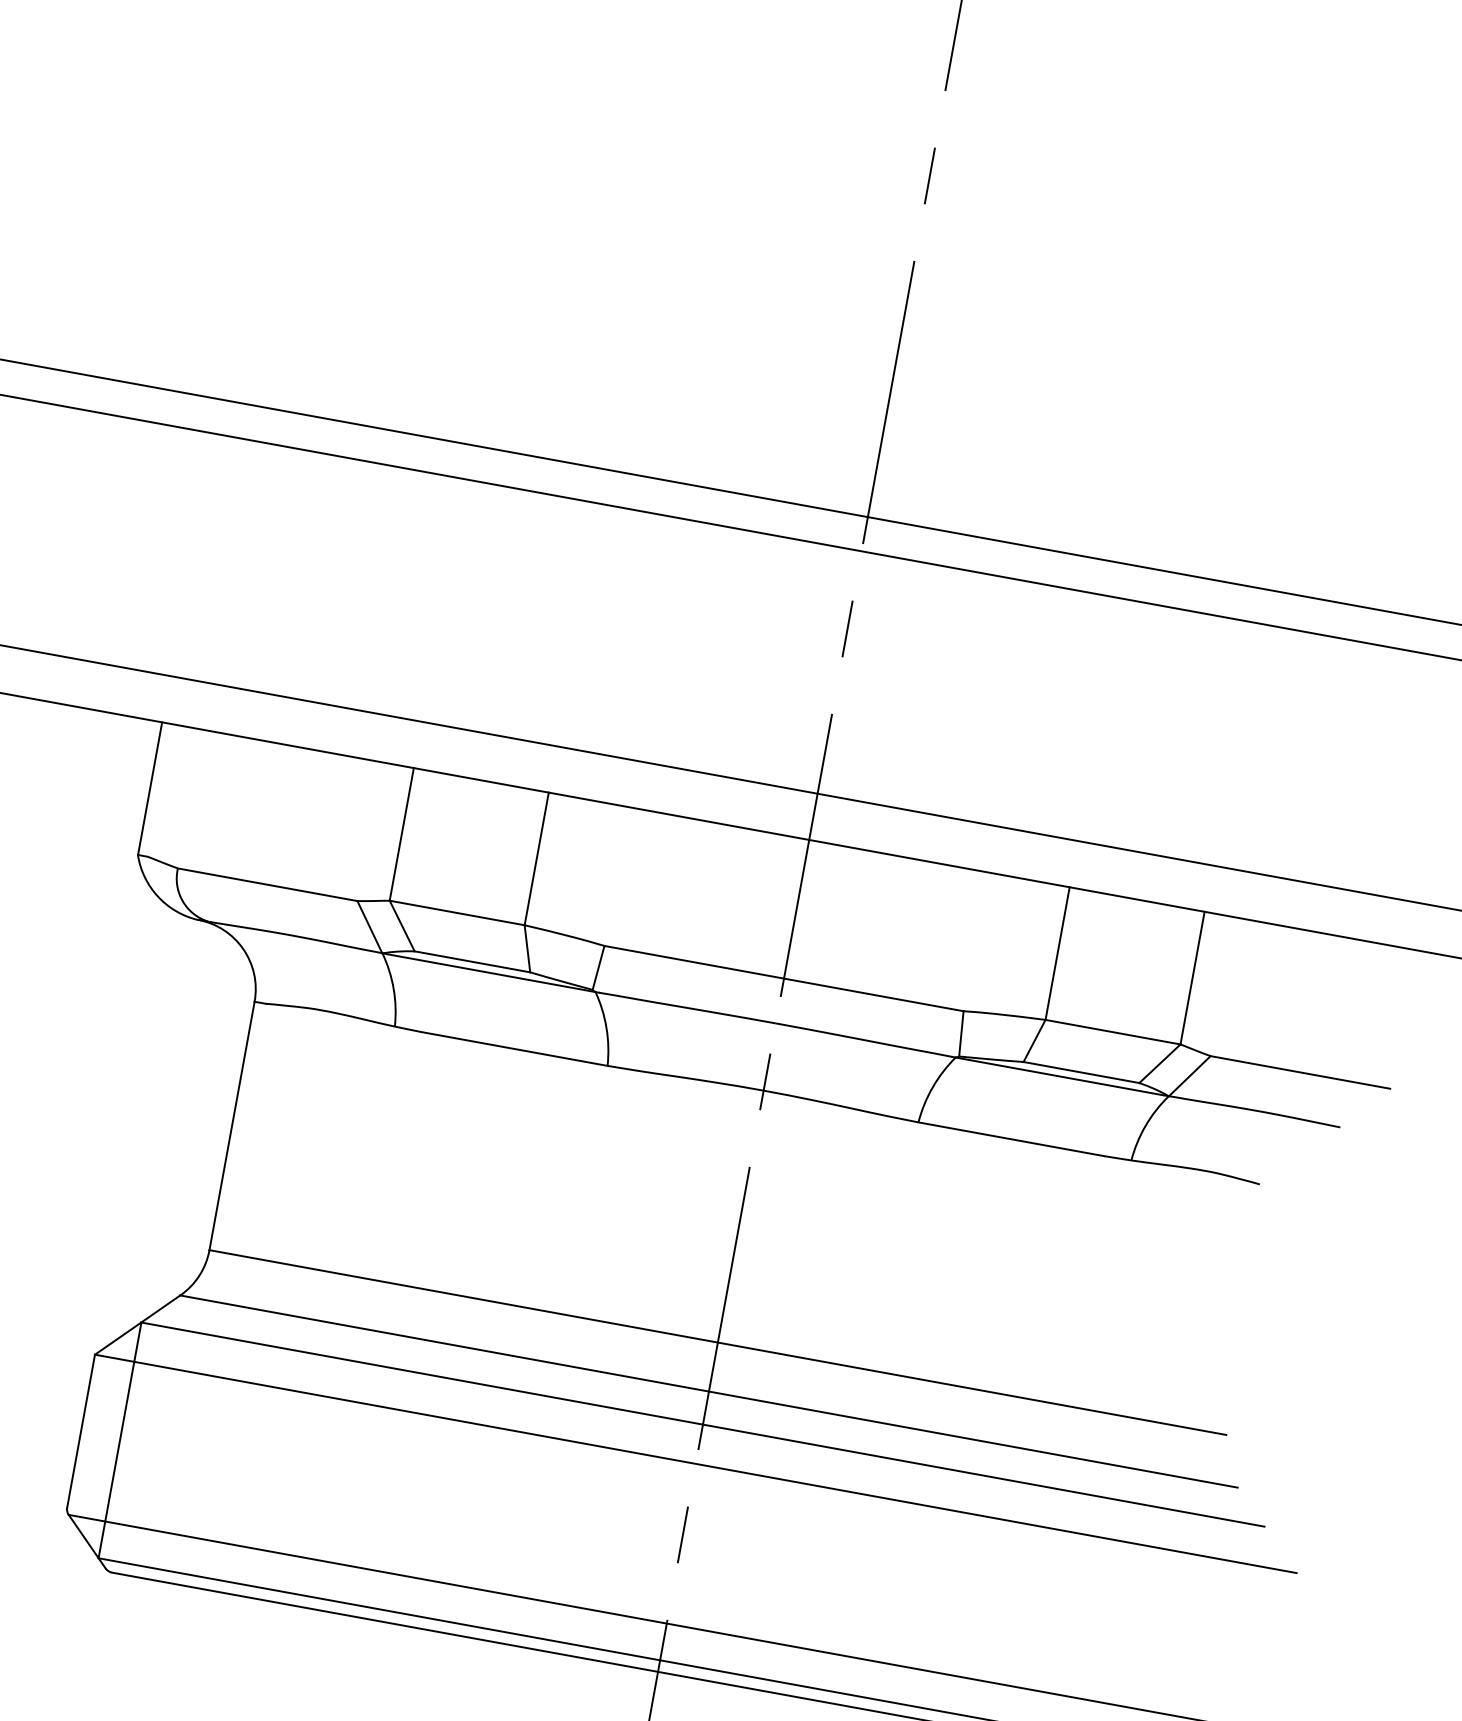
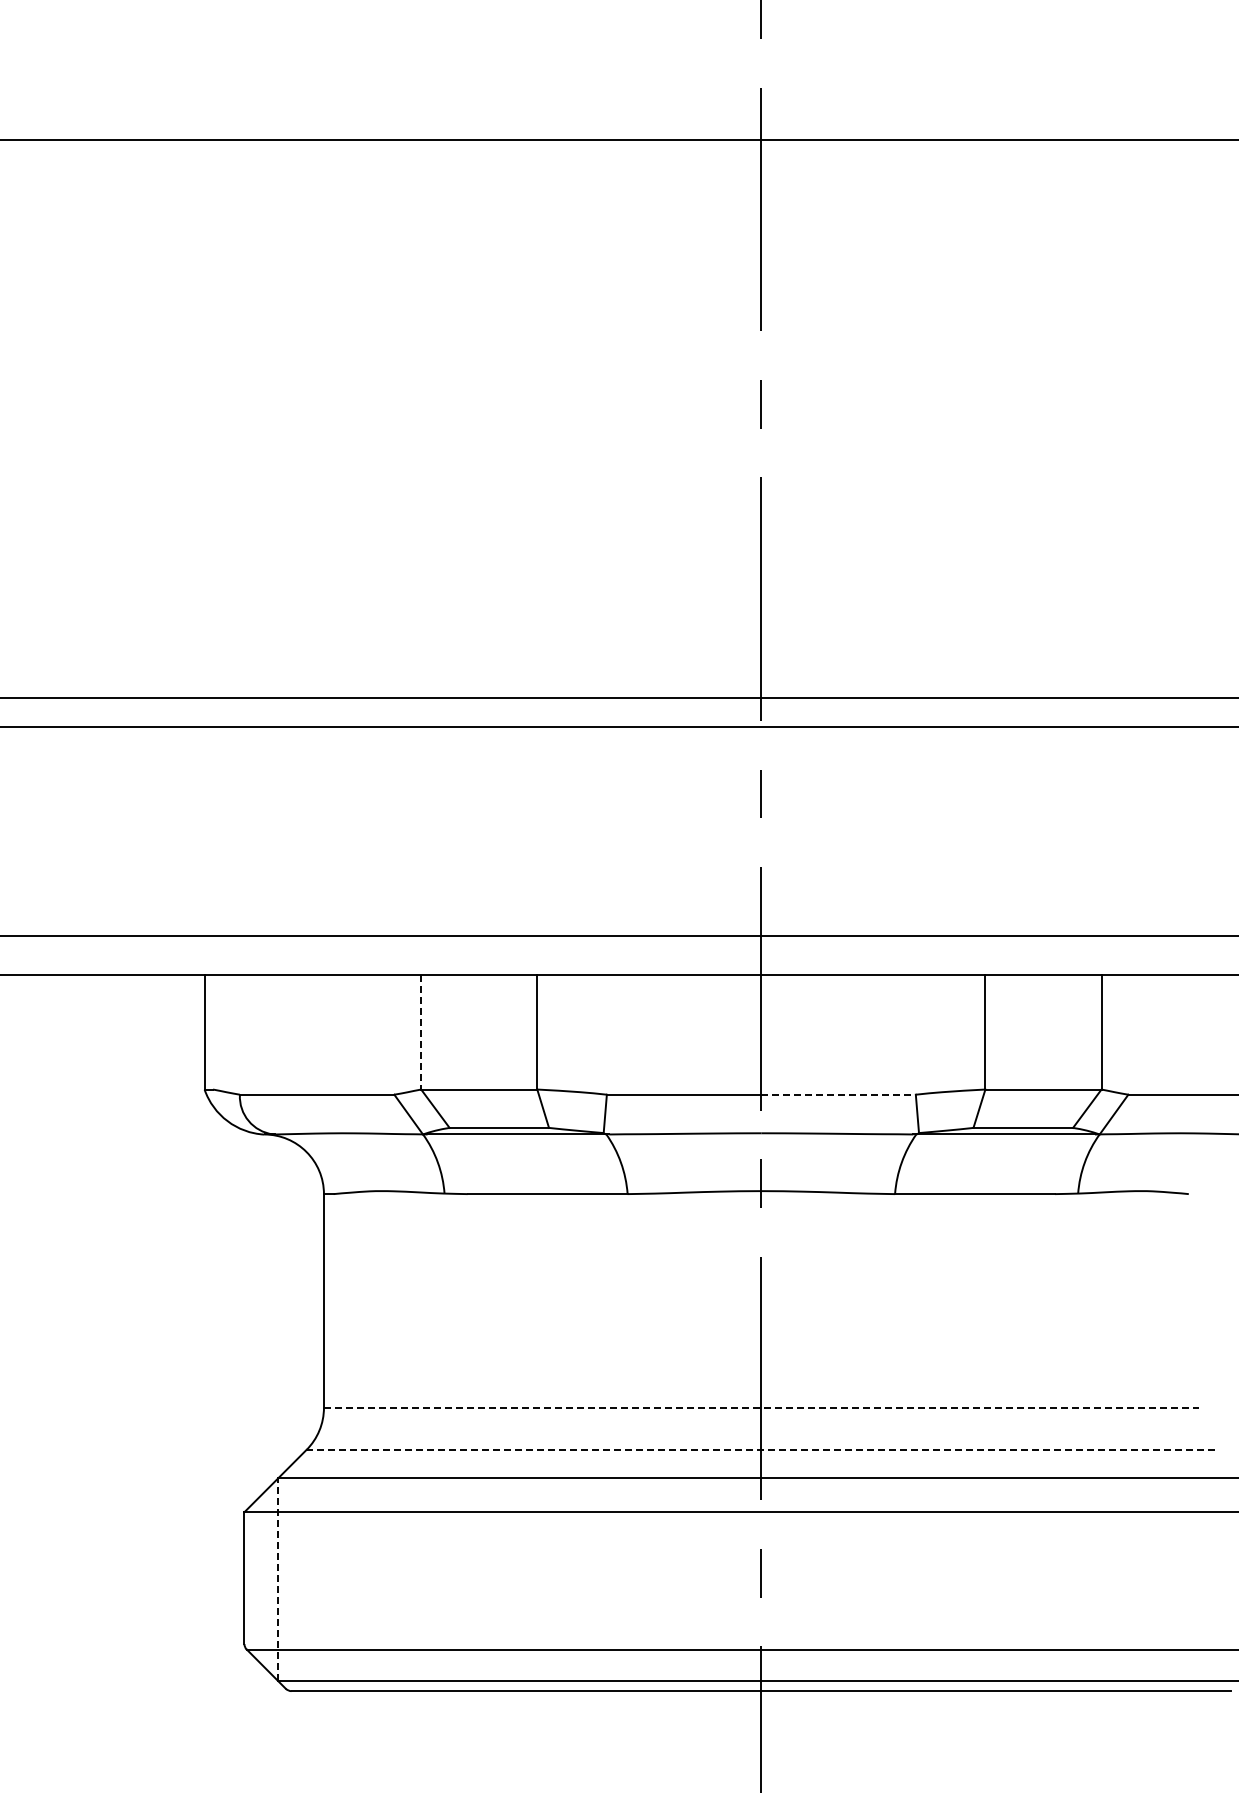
line: (402, 834) -> (421, 1032), solid -> dashed
line: (874, 994) -> (839, 1094), solid -> dashed
line: (718, 1342) -> (761, 1407), solid -> dashed
line: (709, 1391) -> (761, 1449), solid -> dashed
line: (120, 1440) -> (278, 1579), solid -> dashed

